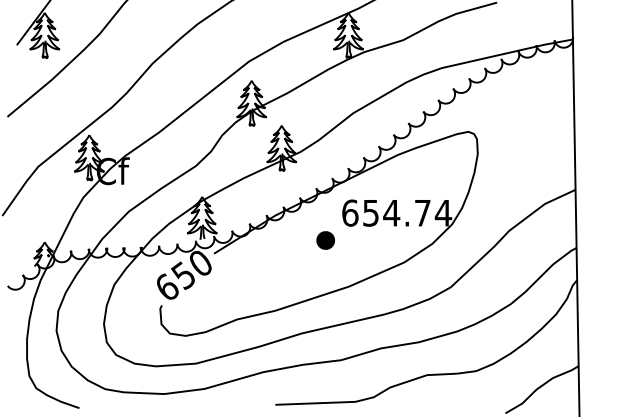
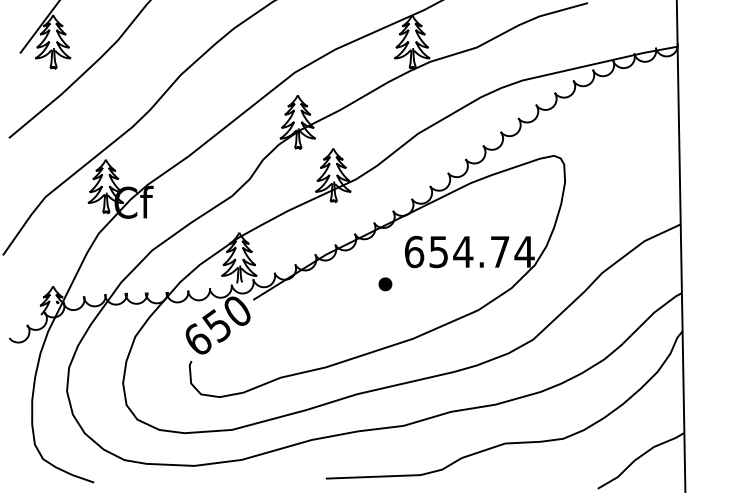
part: (325, 240) -> (385, 284), size x0.62

